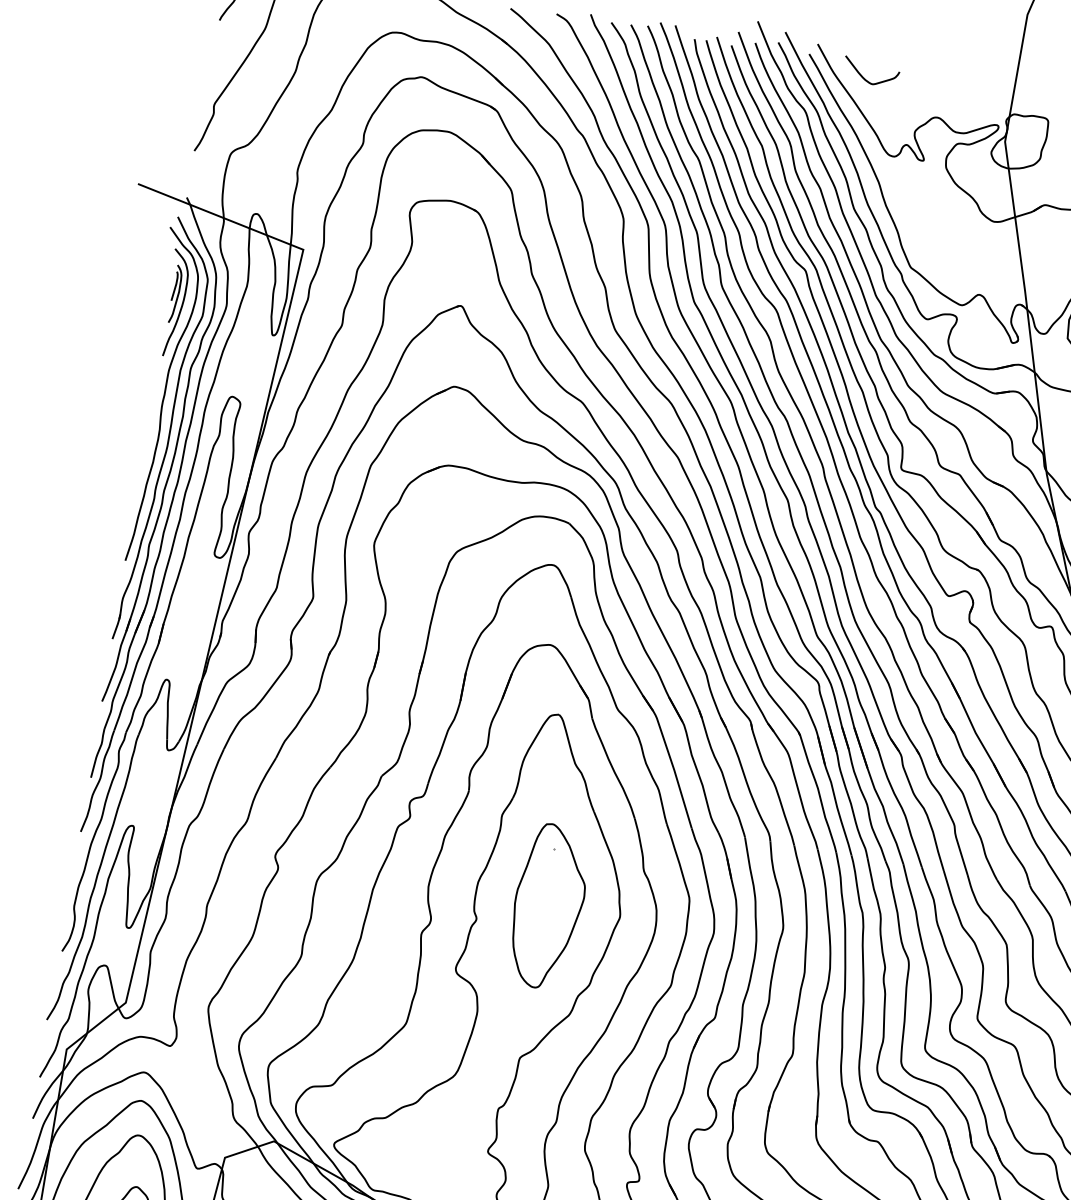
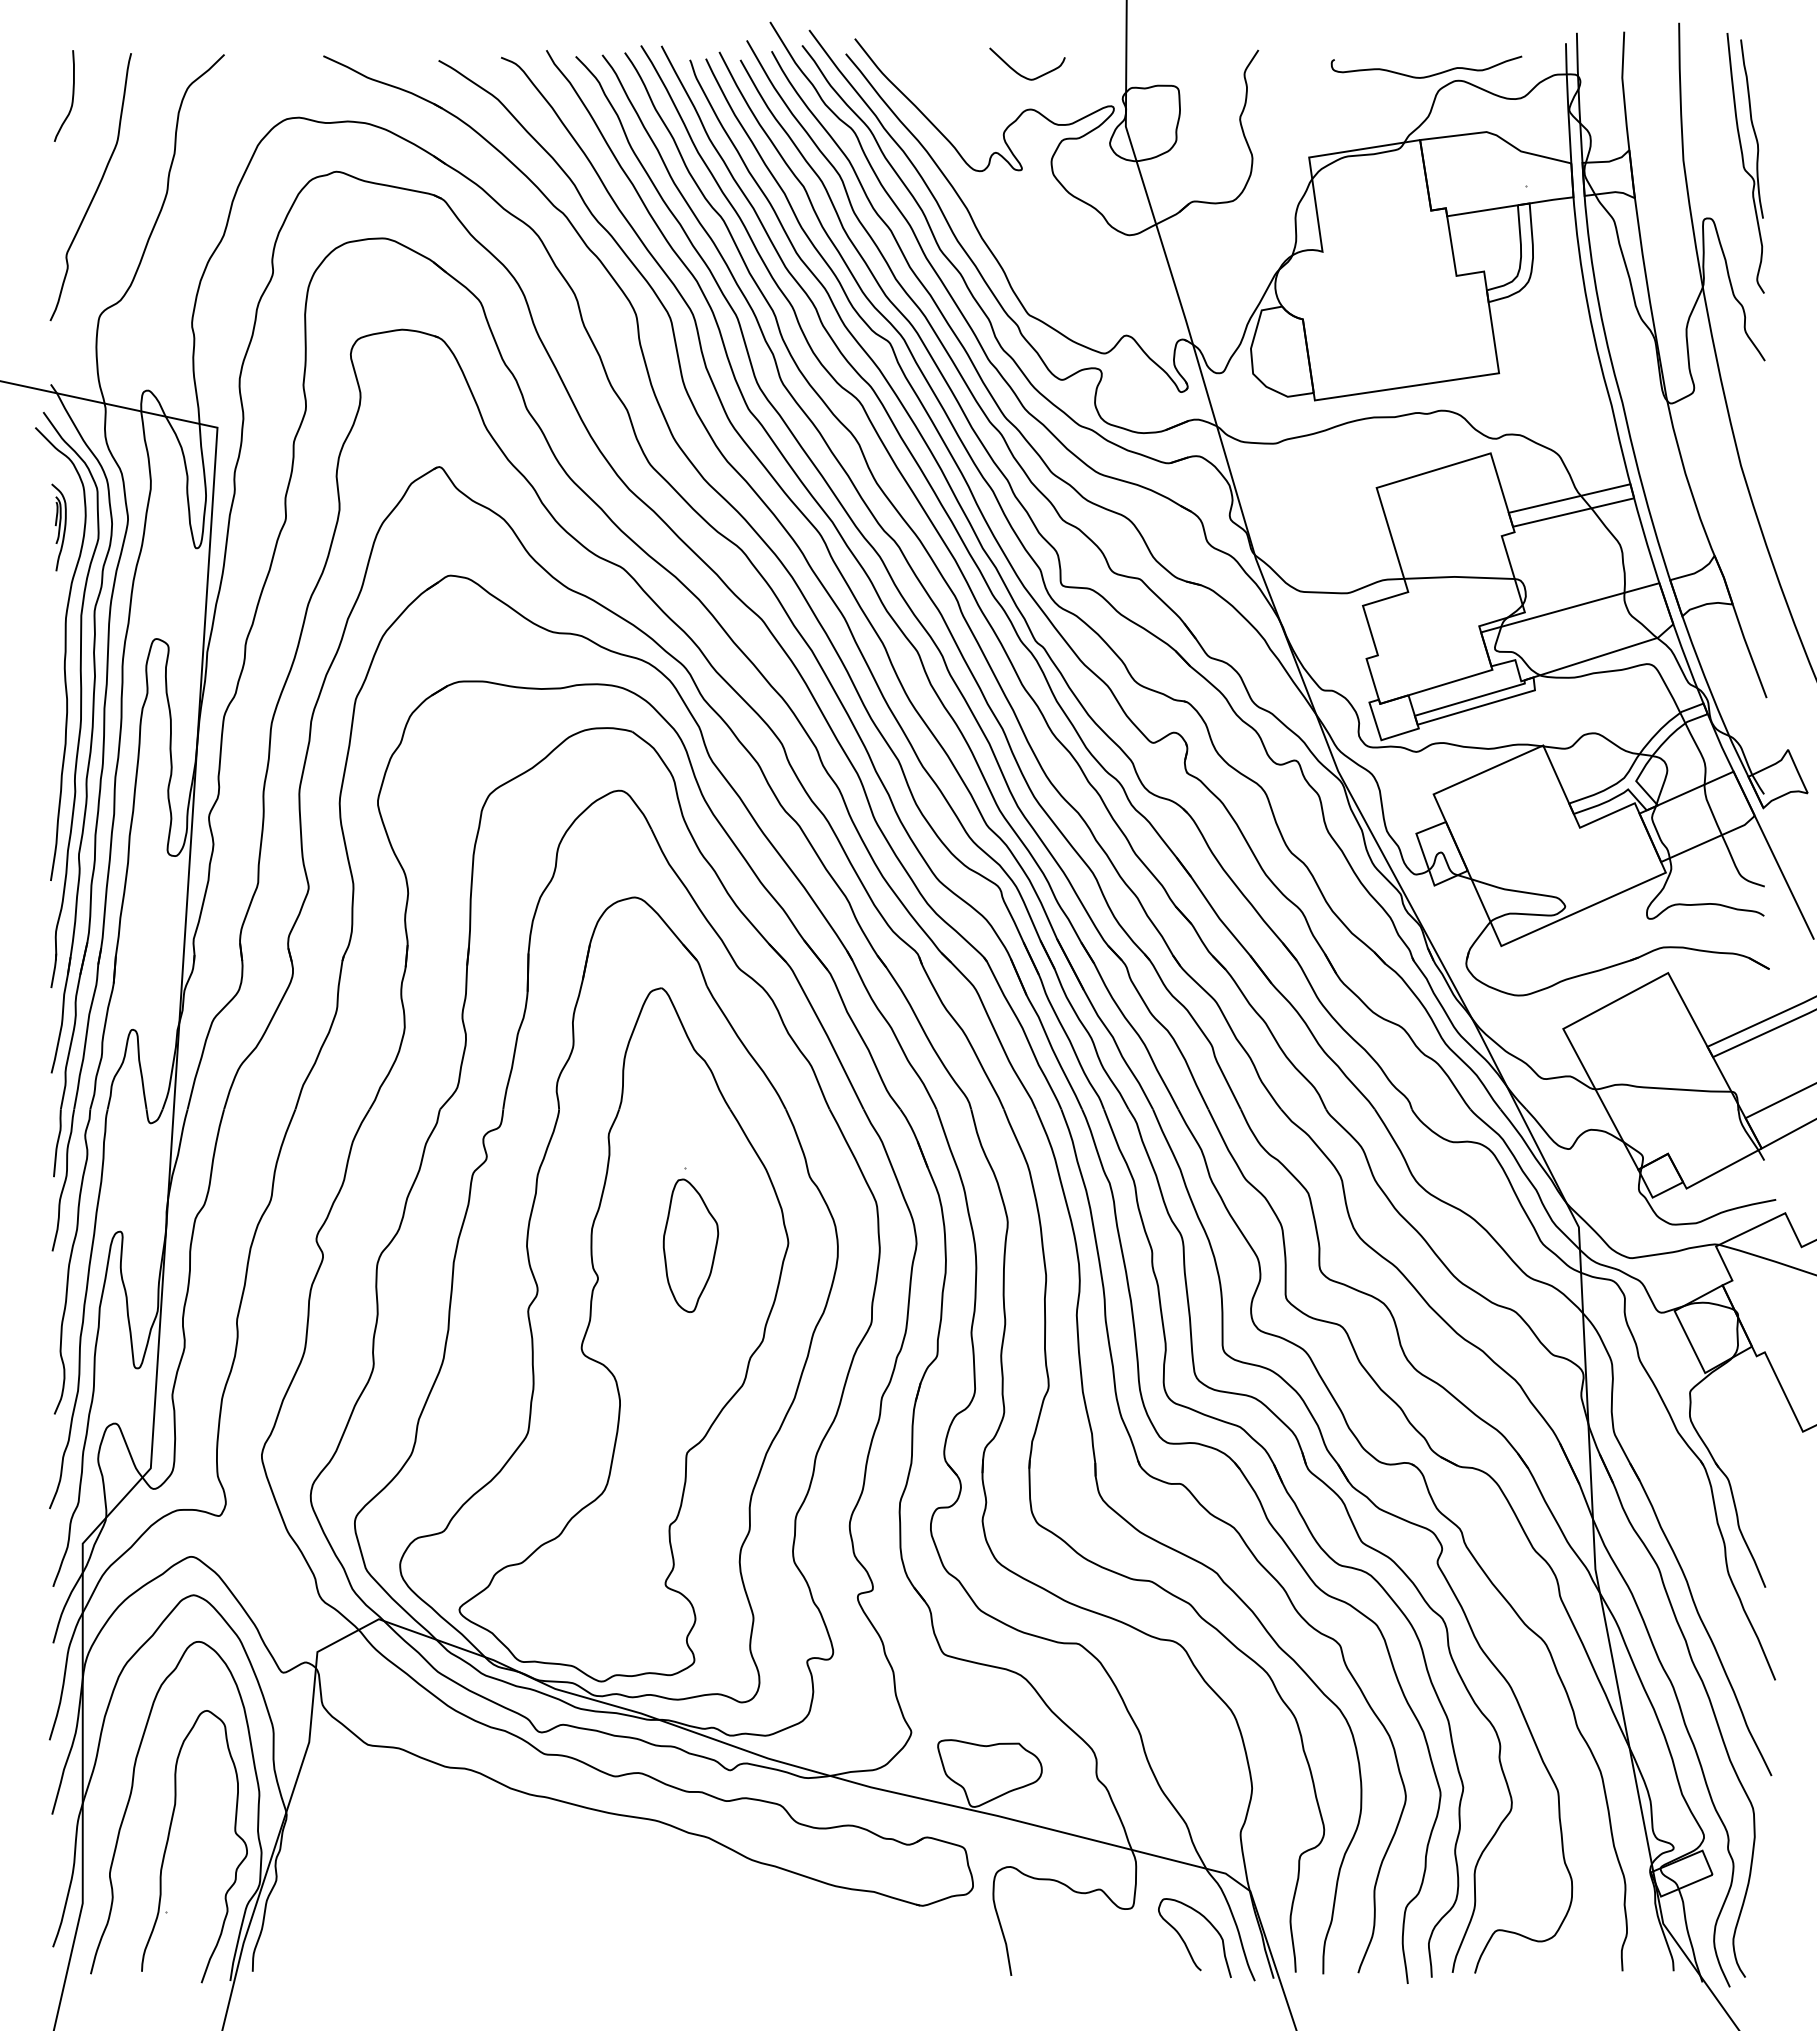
curve: (865, 79) -> (1021, 74), moved
part: (174, 303) -> (58, 527), size x0.6
part: (548, 906) -> (690, 1245), size x0.6

